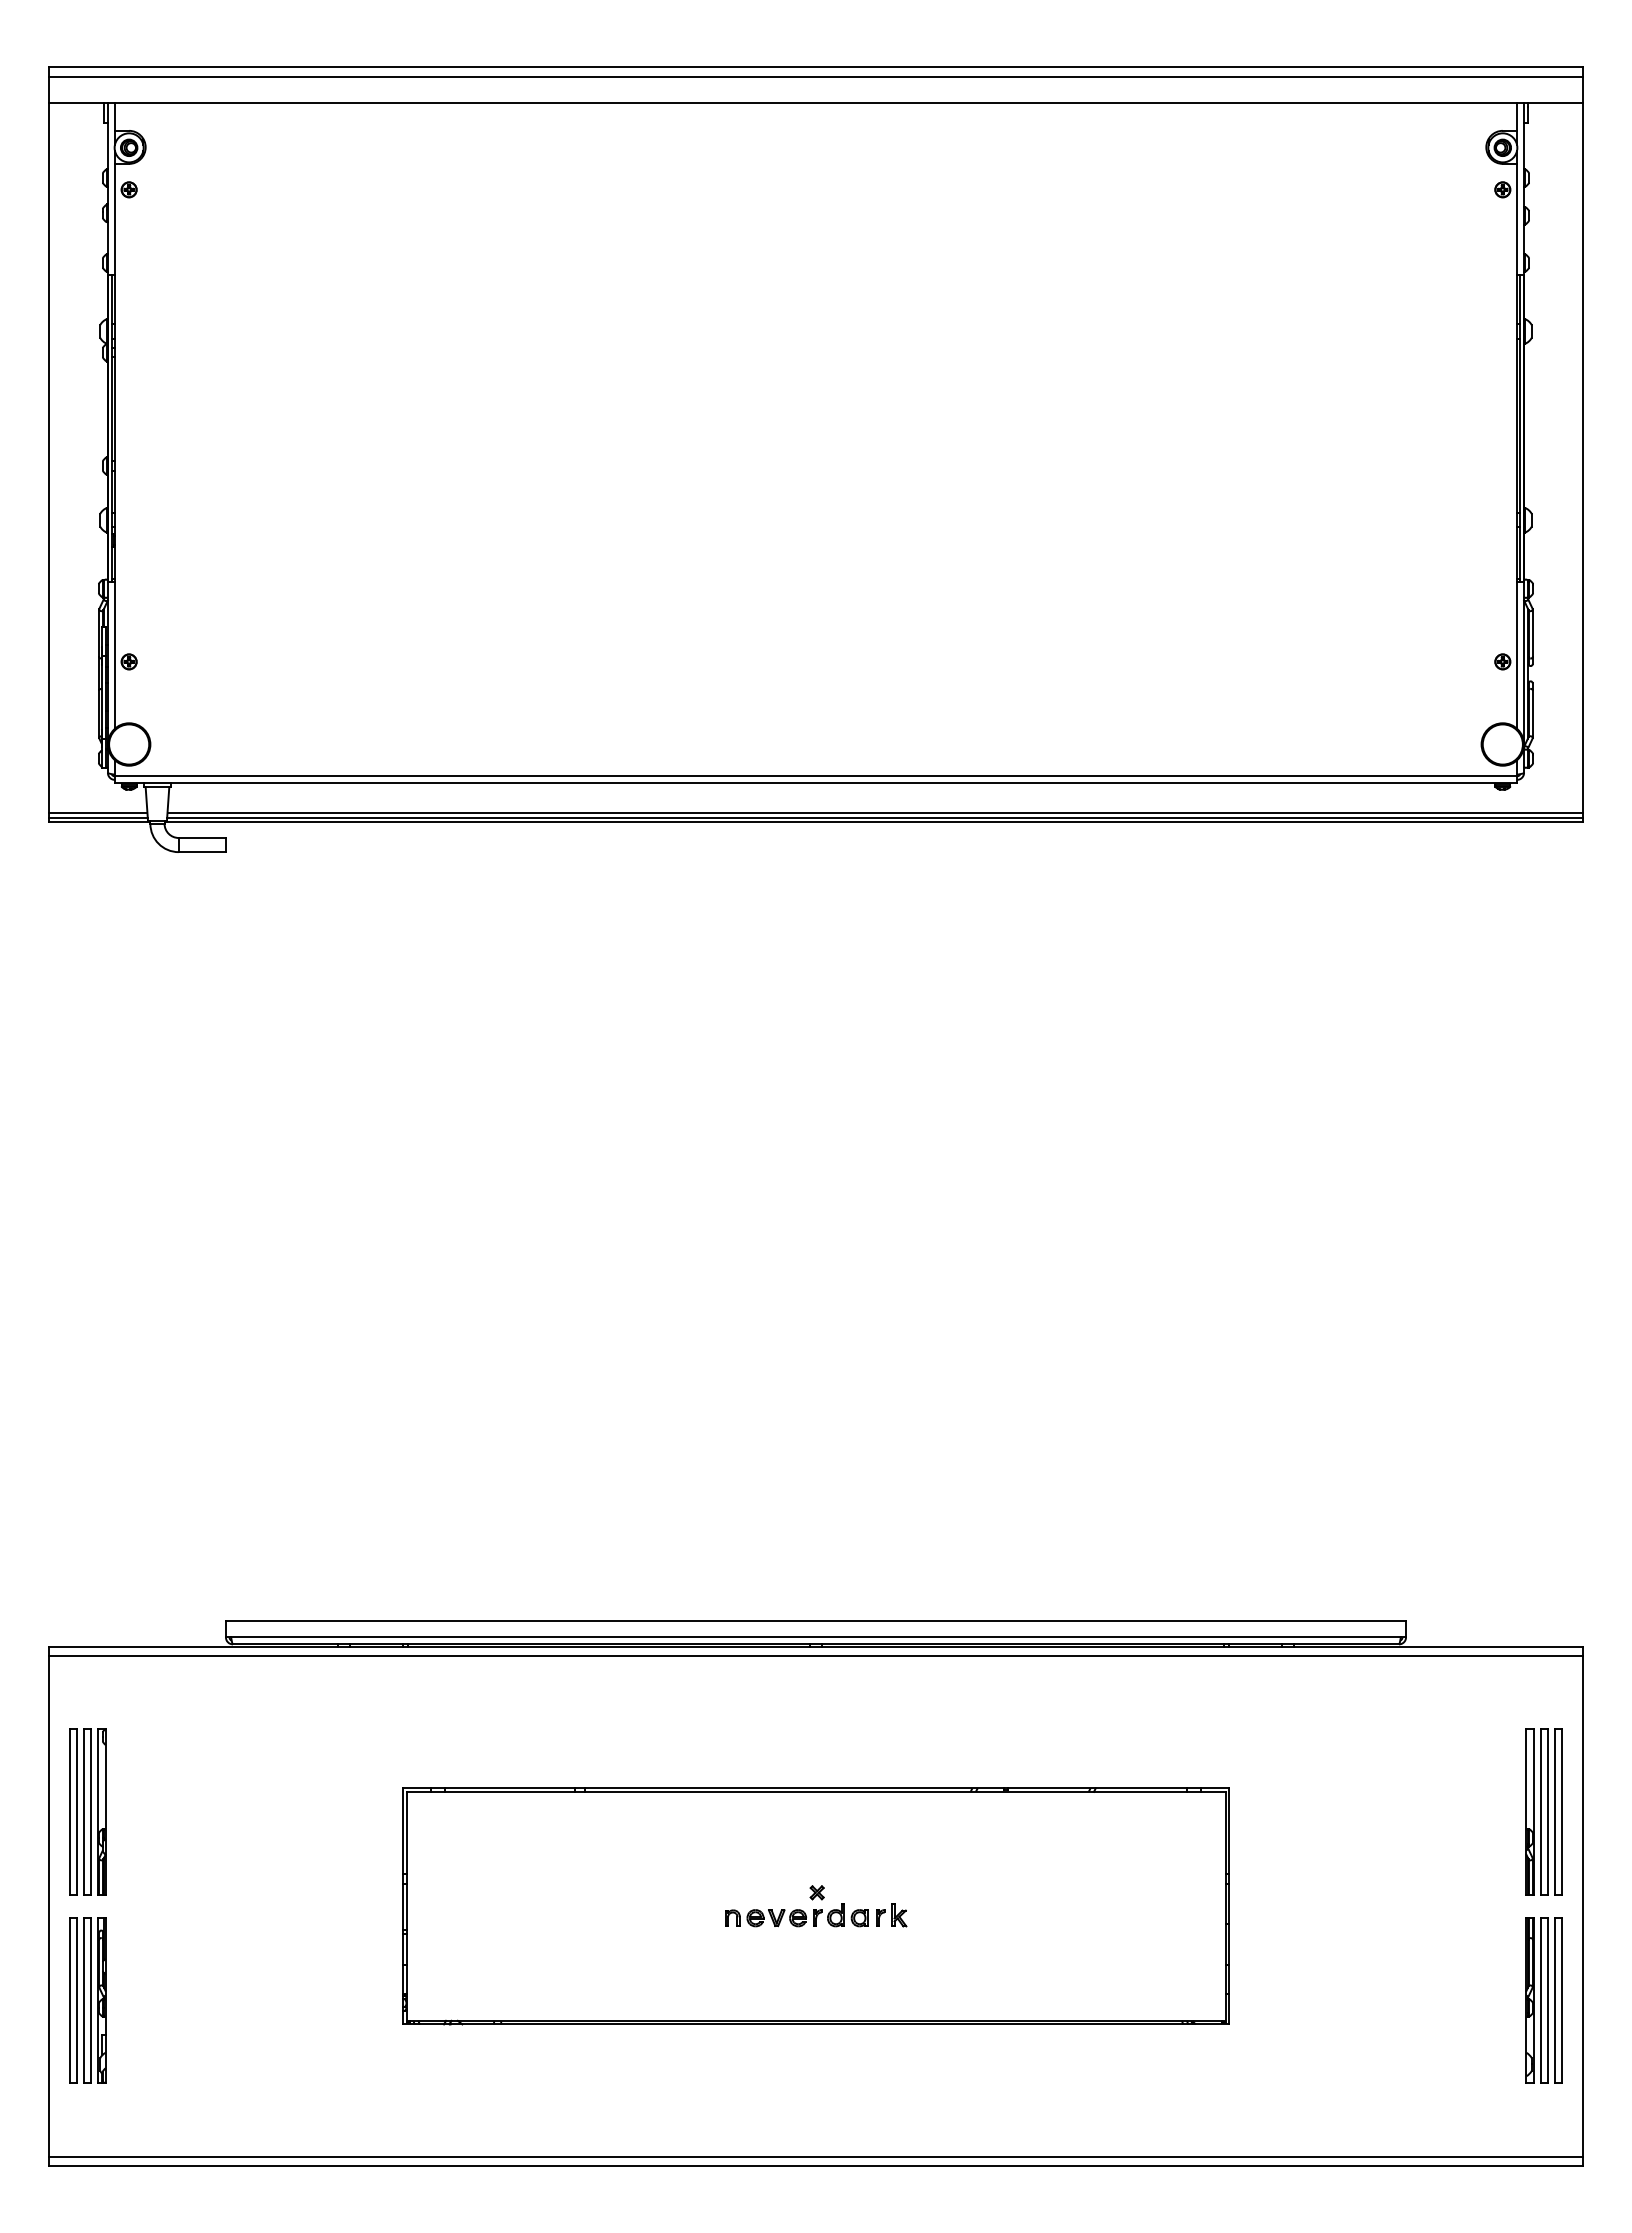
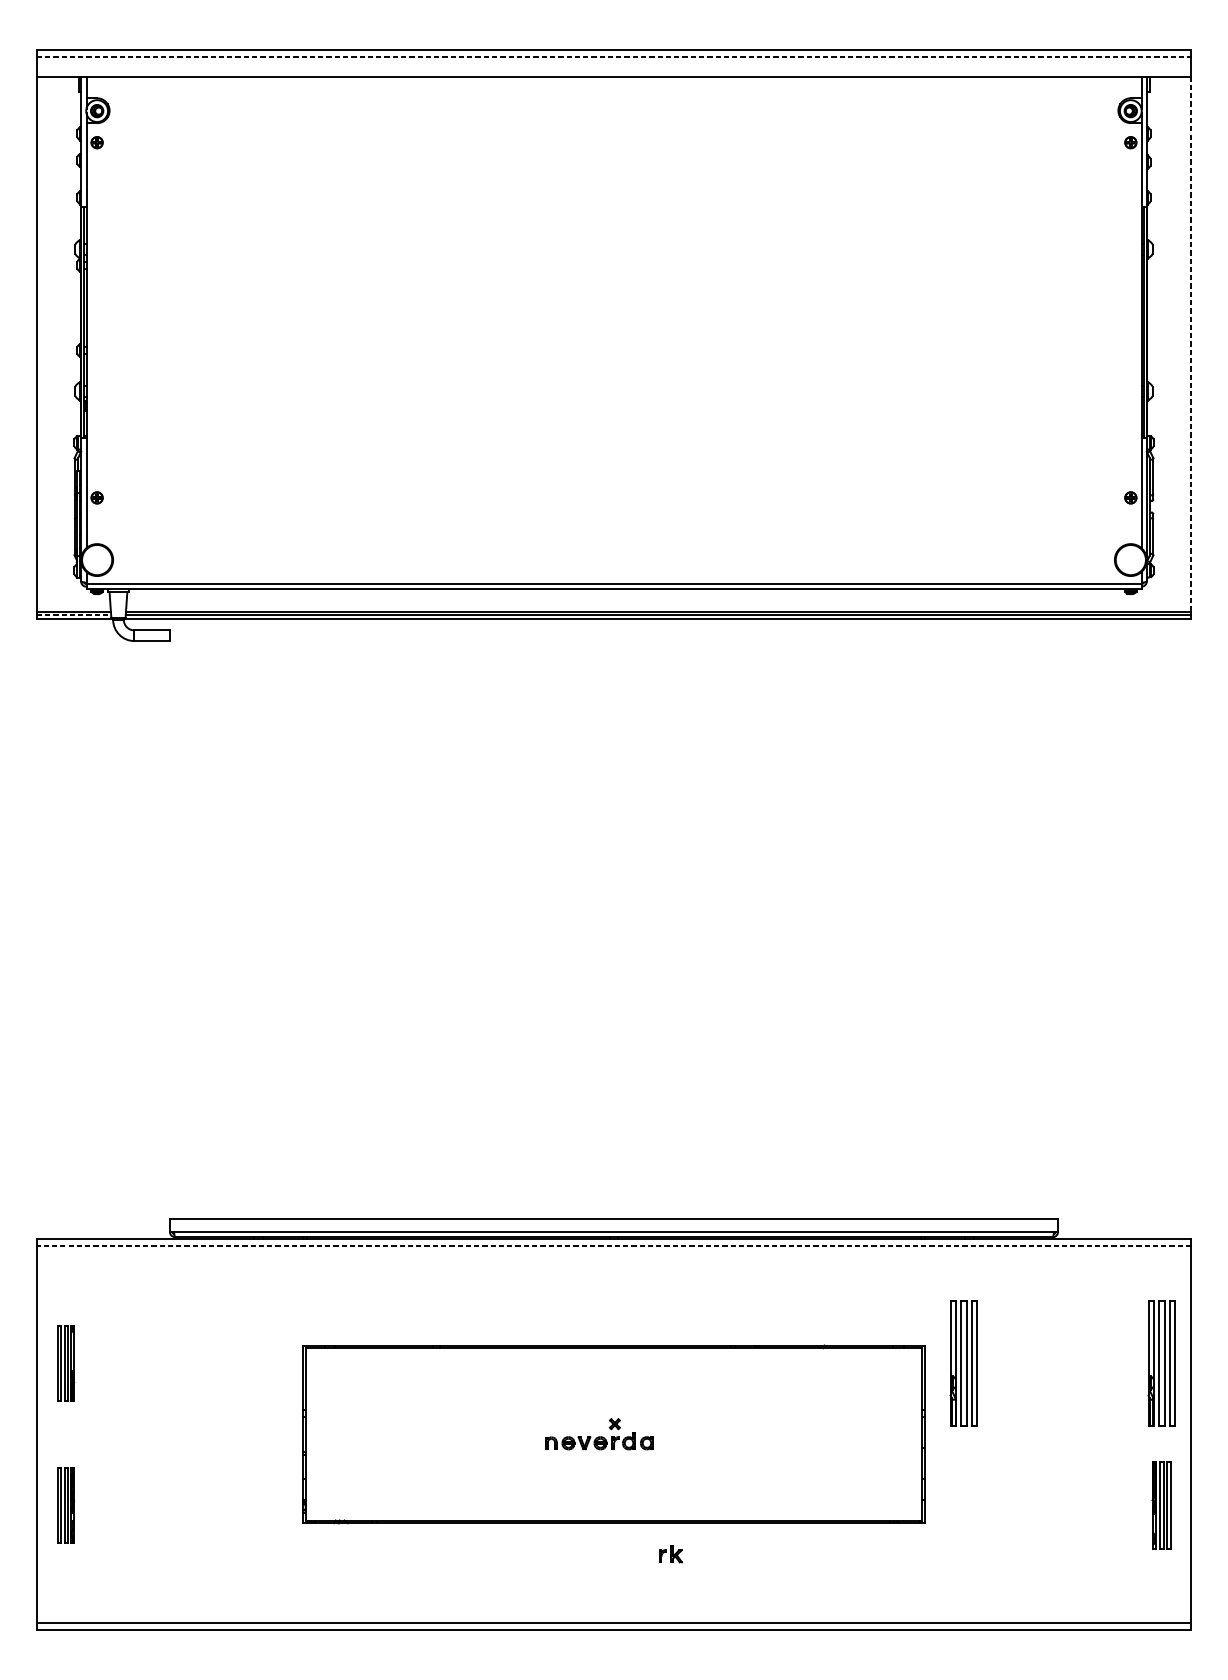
line: (816, 76) -> (614, 57), solid -> dashed
line: (1583, 457) -> (1191, 344), solid -> dashed
line: (98, 817) -> (74, 615), solid -> dashed
line: (815, 1656) -> (613, 1246), solid -> dashed
part: (87, 1811) -> (65, 1362), size x0.6
part: (1280, 1811) -> (963, 1362), added
part: (891, 1915) -> (670, 1554), moved
part: (87, 2000) -> (65, 1505), size x0.6
part: (1543, 2000) -> (1161, 1505), size x0.7

